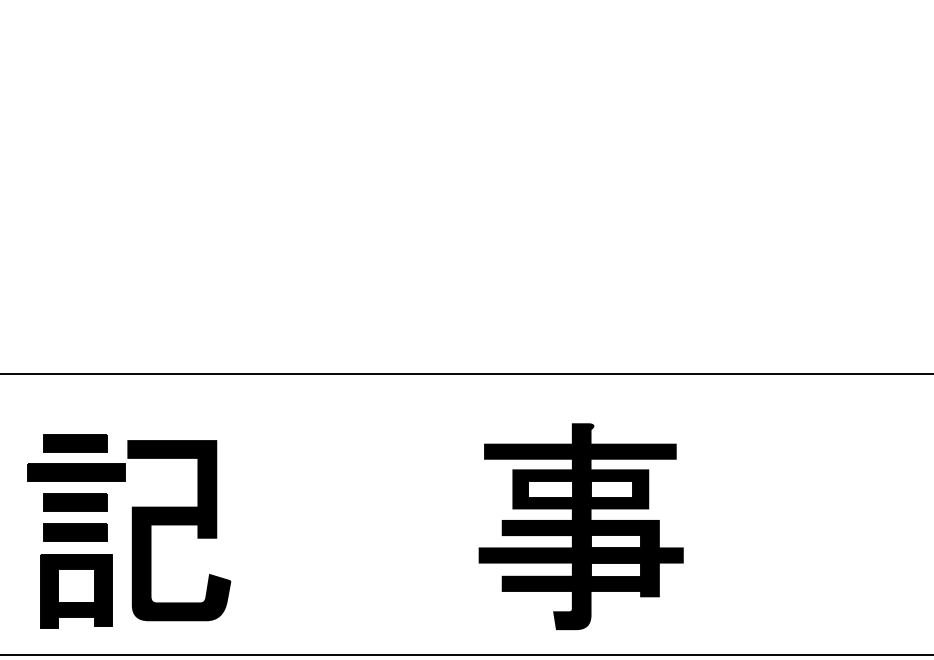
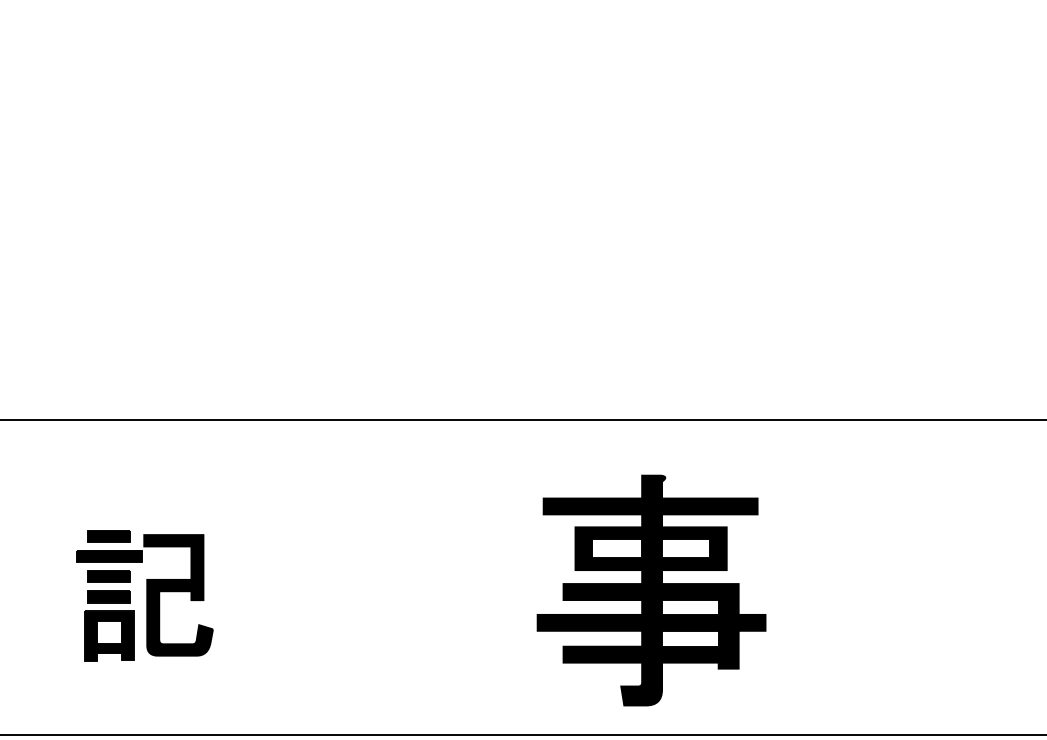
part: (129, 531) -> (145, 595), size x0.6

